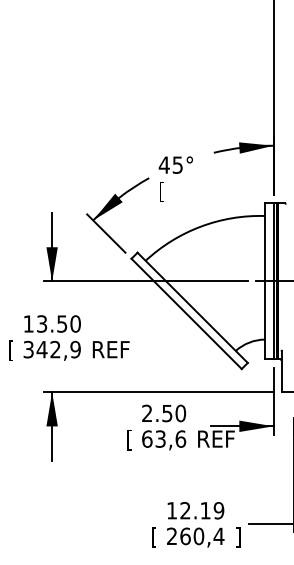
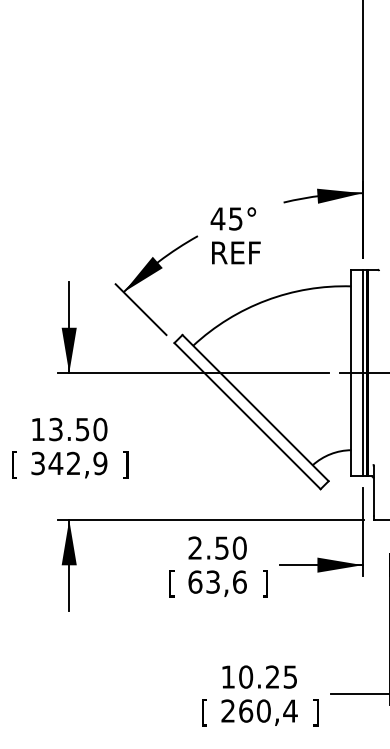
text: (178, 191) -> (236, 254), [ -> REF
text: (111, 350) -> (147, 464), REF -> ]
text: (216, 440) -> (286, 583), REF -> ]
text: (202, 510) -> (268, 676), 12.19 -> 10.25

